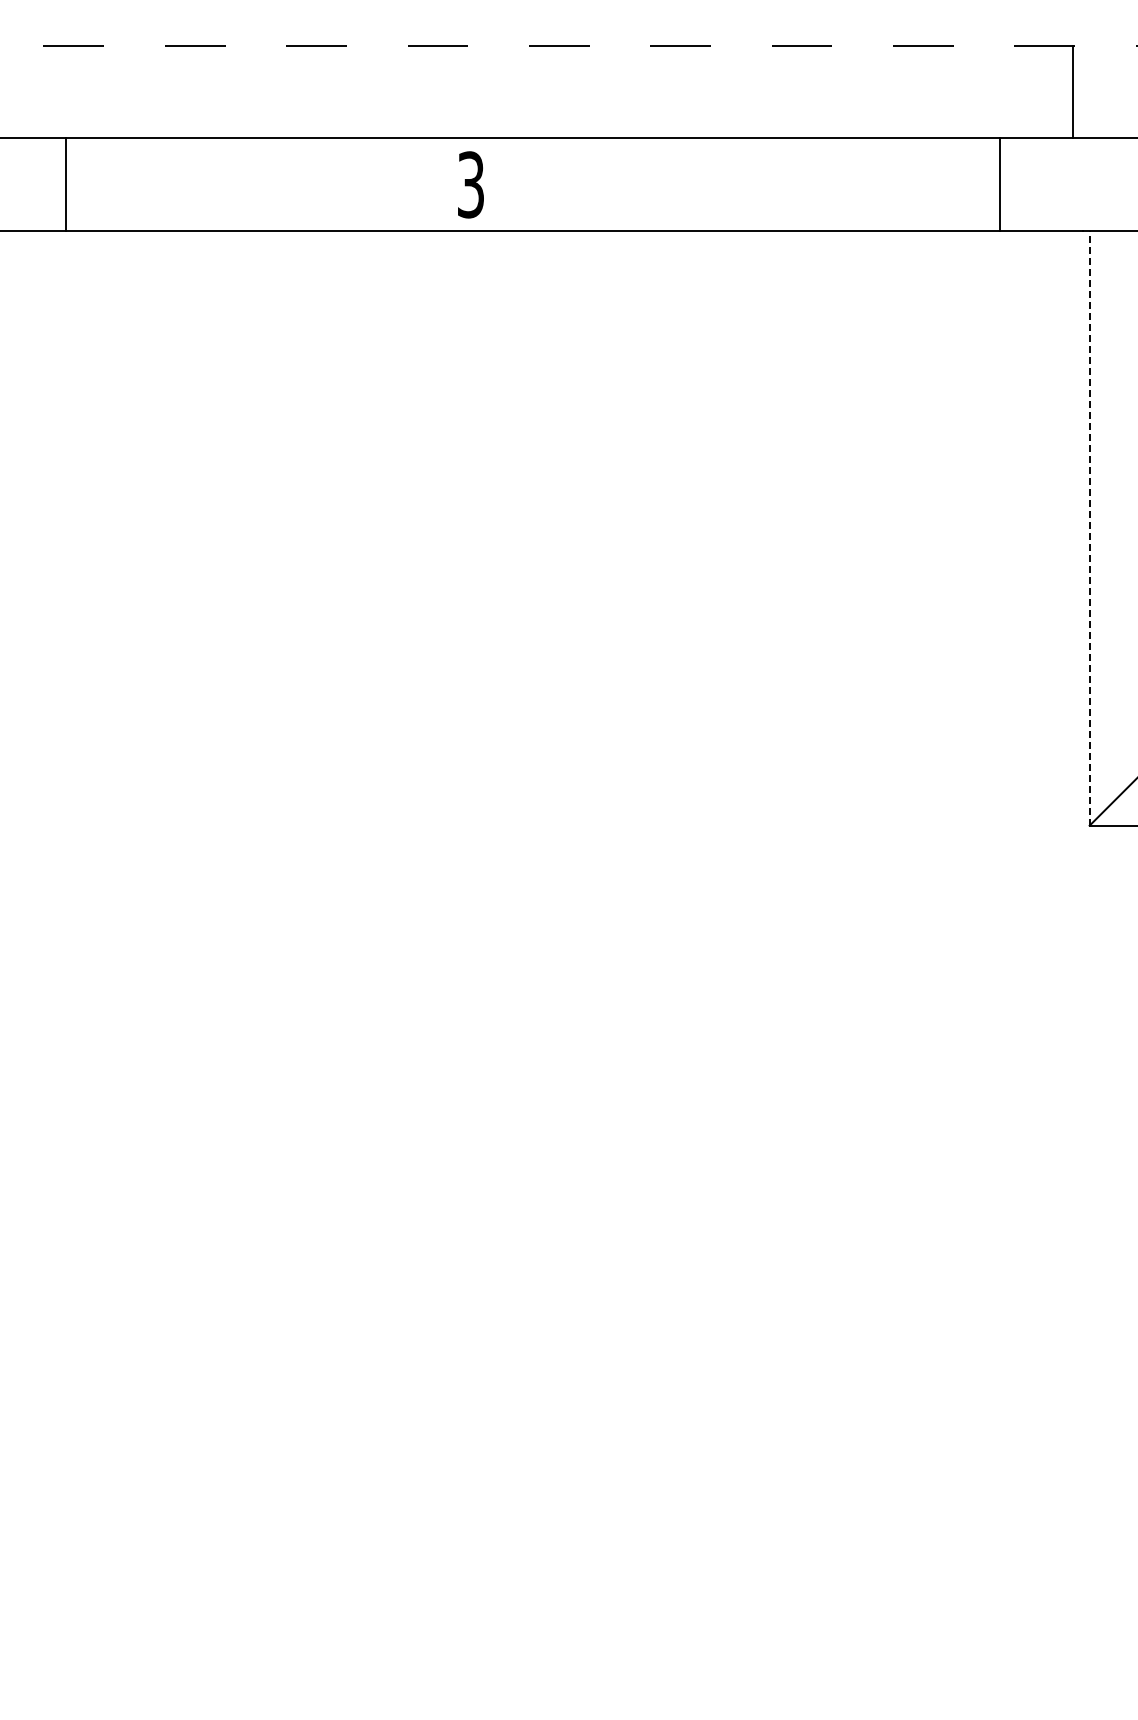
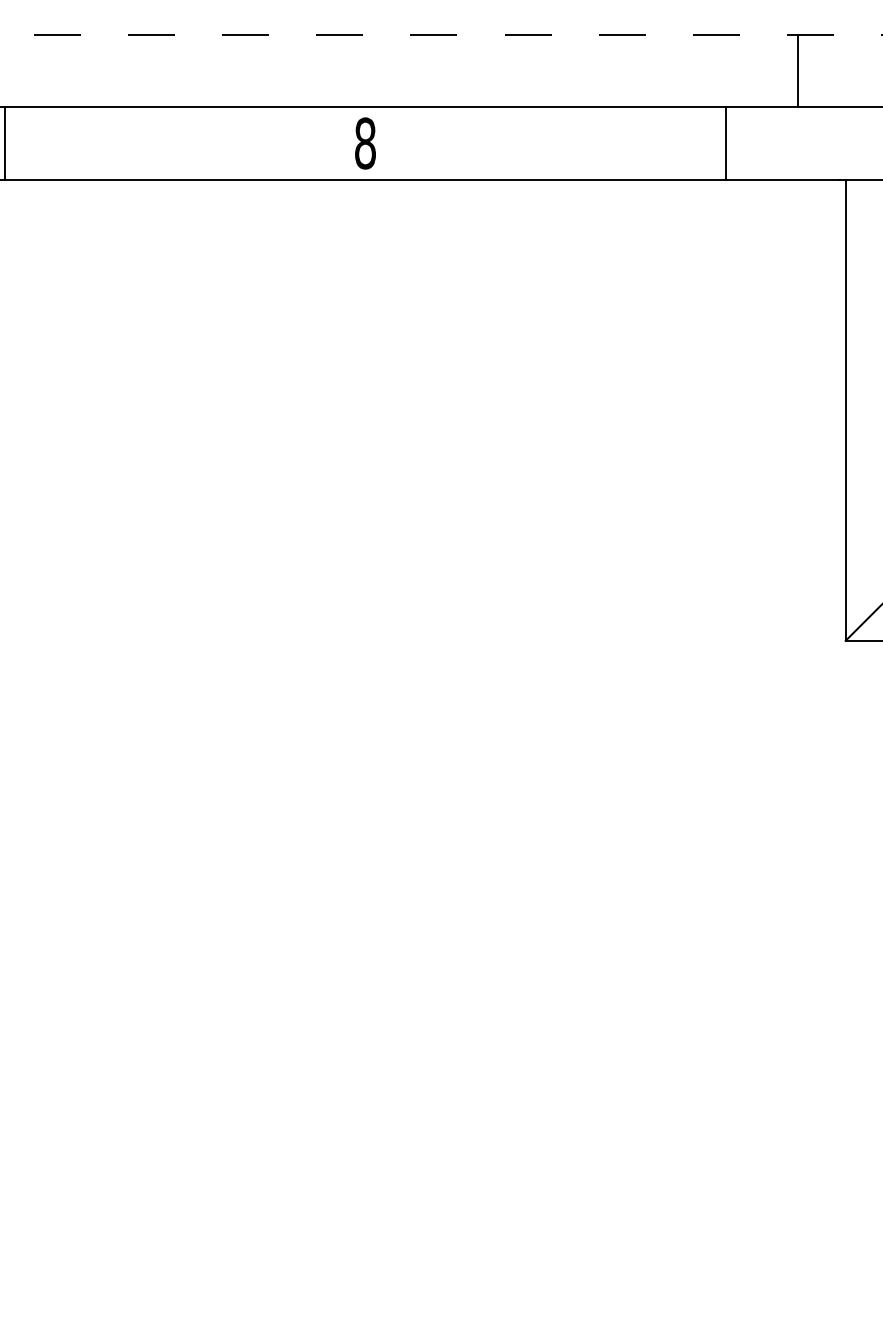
line: (1073, 91) -> (798, 70), moved
line: (65, 184) -> (4, 143), moved
text: (470, 184) -> (365, 143), 3 -> 8
line: (1000, 184) -> (725, 143), moved
line: (1089, 528) -> (845, 410), dashed -> solid

